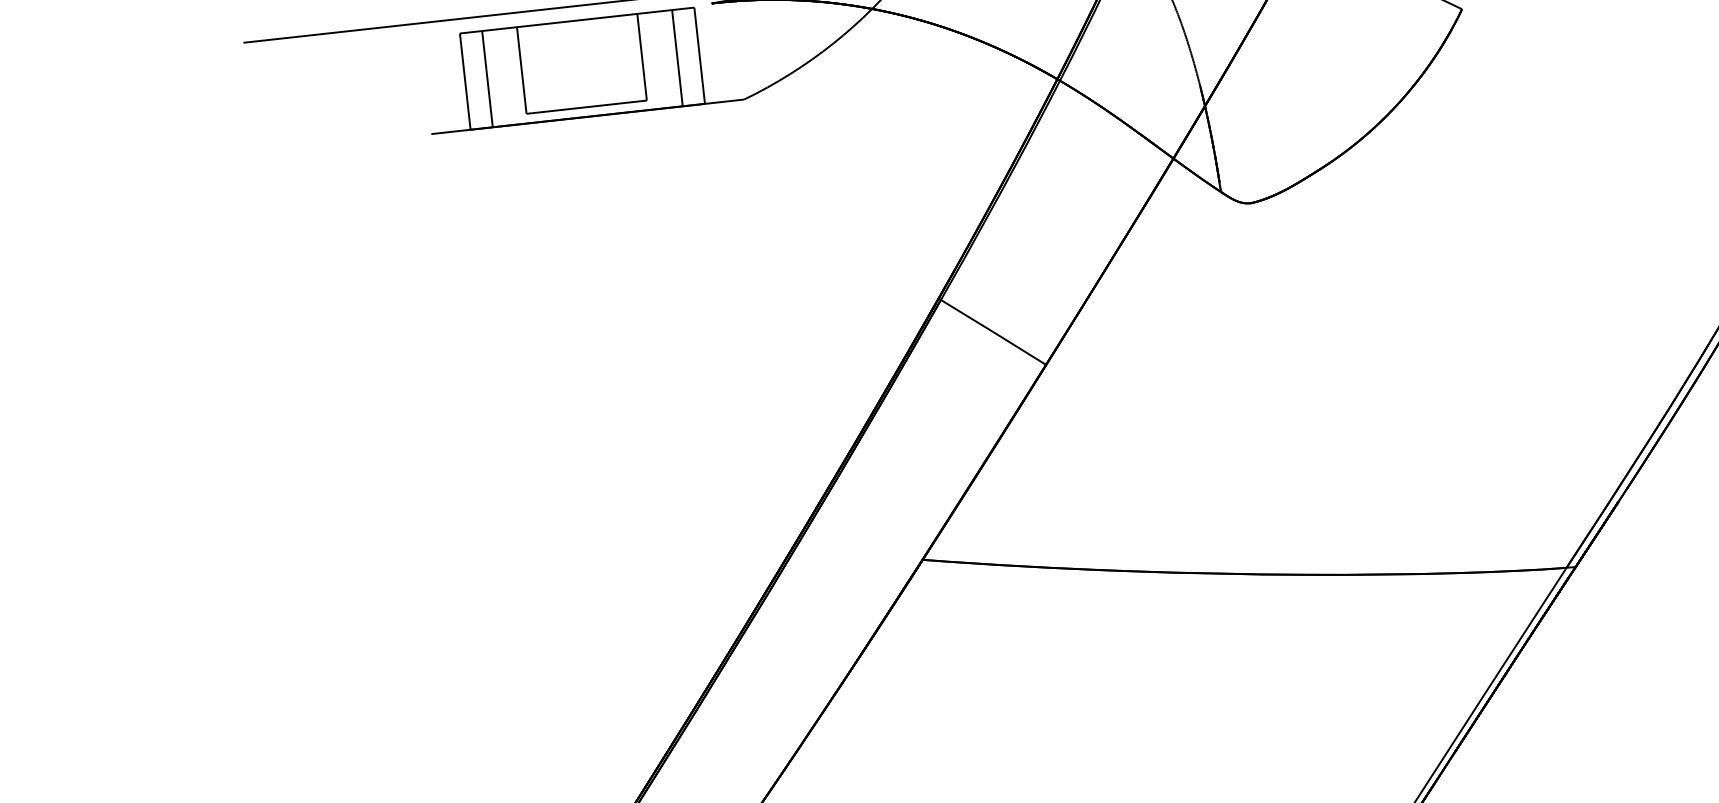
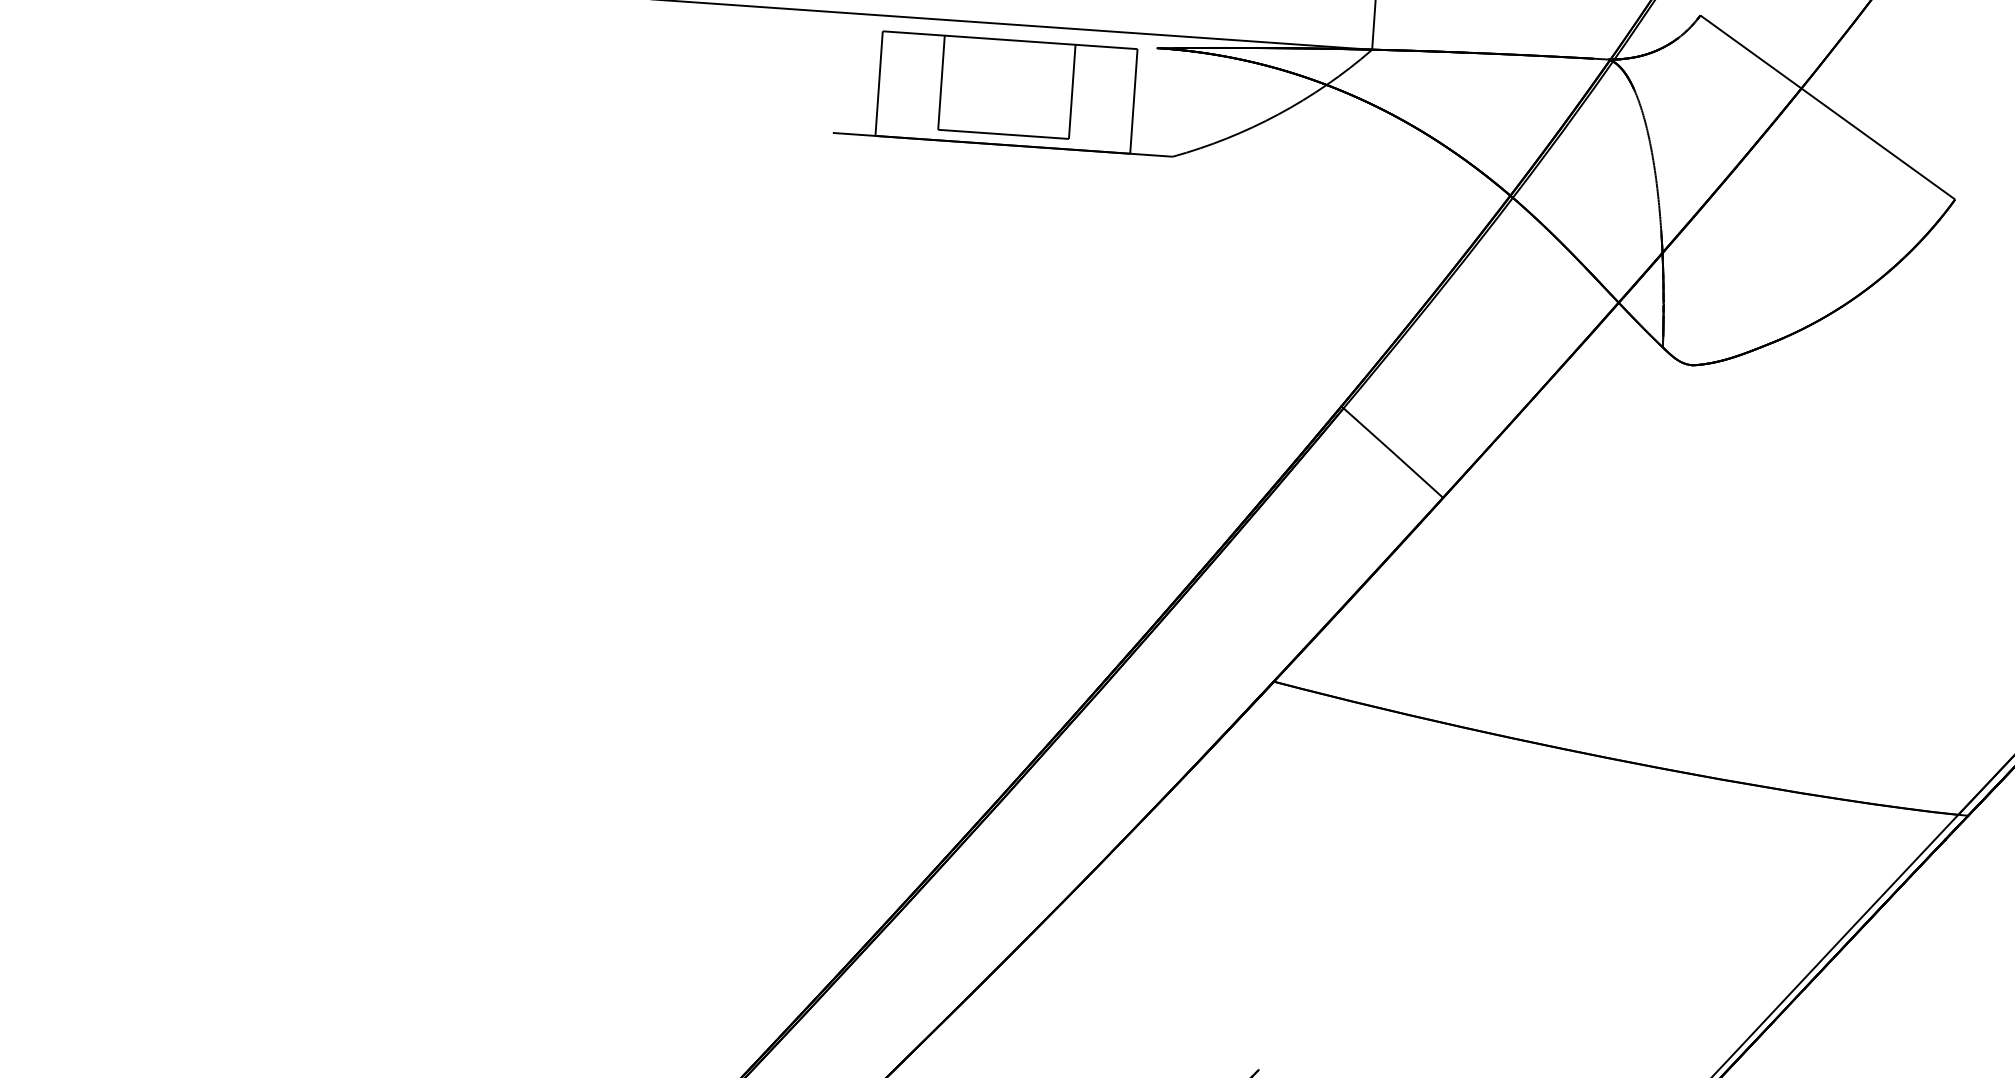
line: (677, 58) -> (1109, 99), removed
line: (486, 79) -> (902, 85), removed

